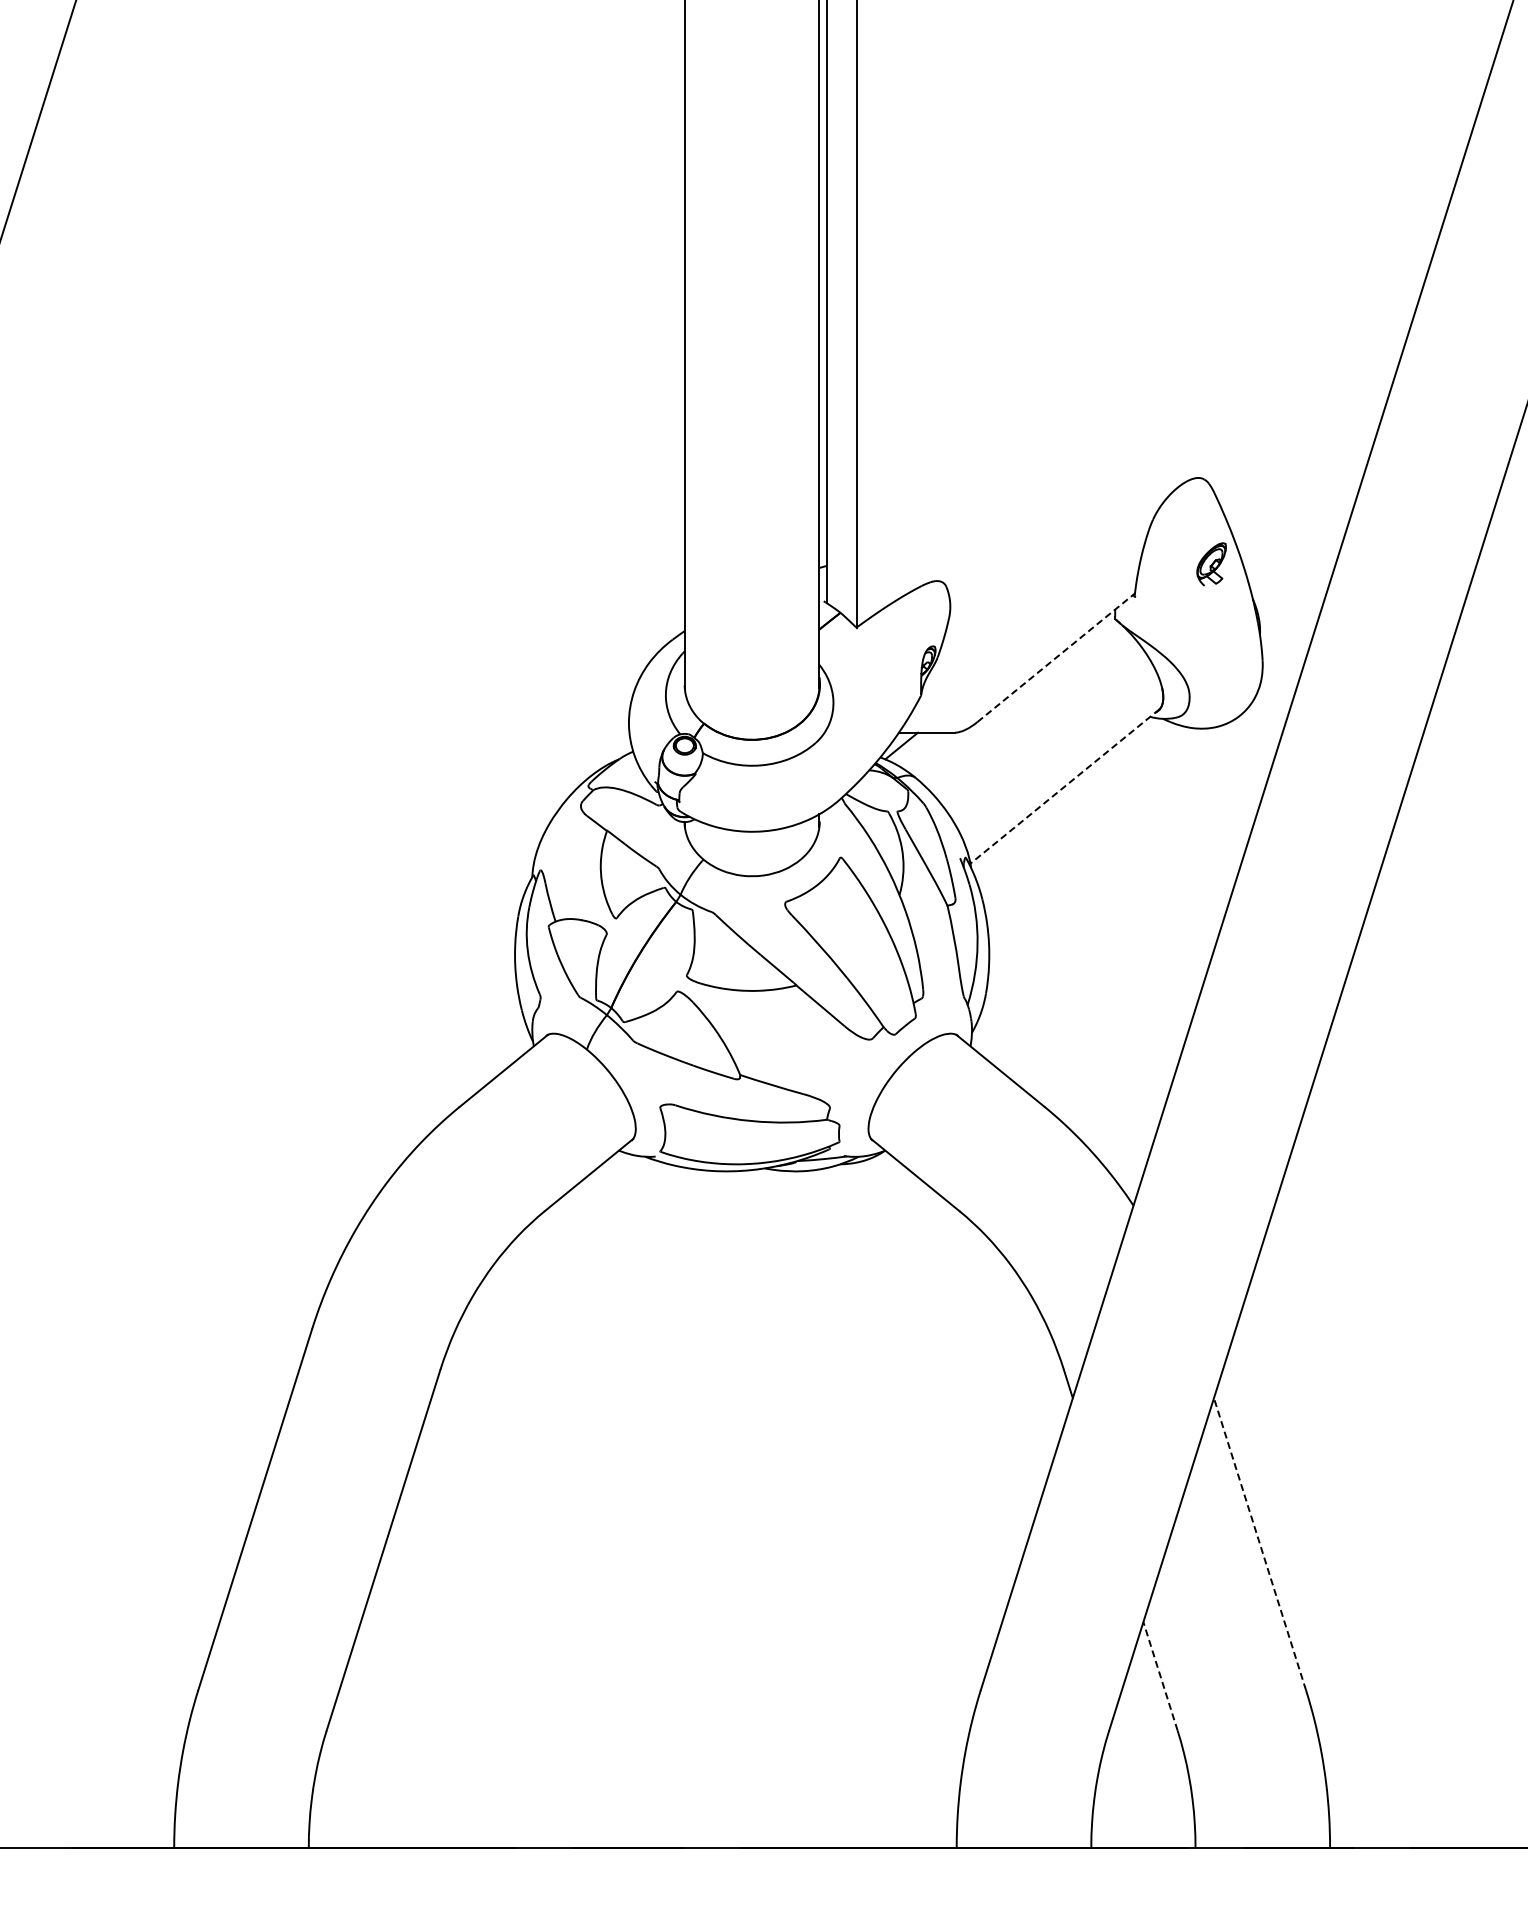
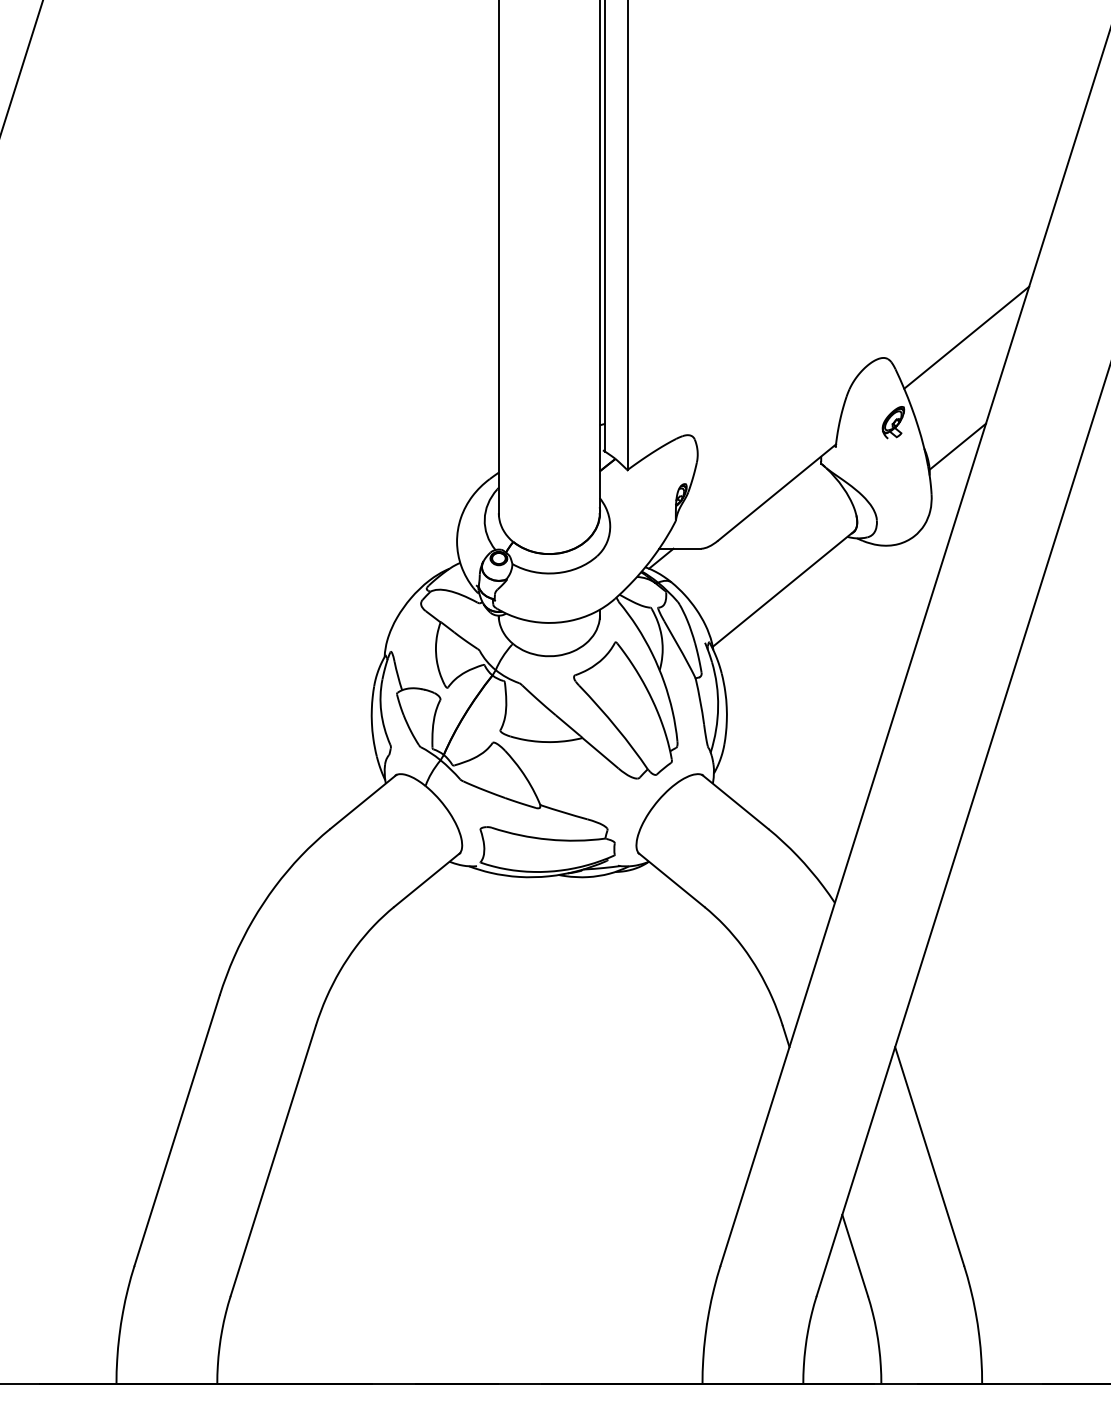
line: (1309, 450) -> (966, 337), added
line: (1297, 596) -> (957, 446), added
line: (1056, 657) -> (777, 492), dashed -> solid
line: (1064, 786) -> (783, 589), dashed -> solid
line: (1259, 1543) -> (929, 1155), dashed -> solid
line: (1160, 1676) -> (855, 1255), dashed -> solid

